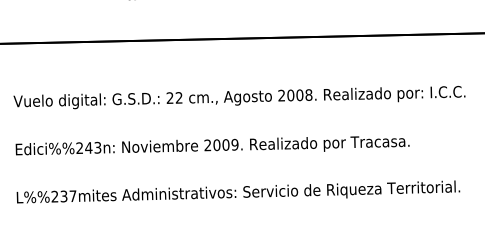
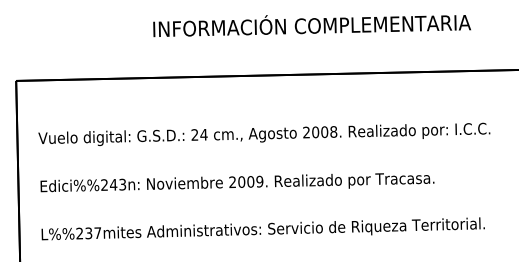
text: (178, 97) -> (203, 134), 22 -> 24

